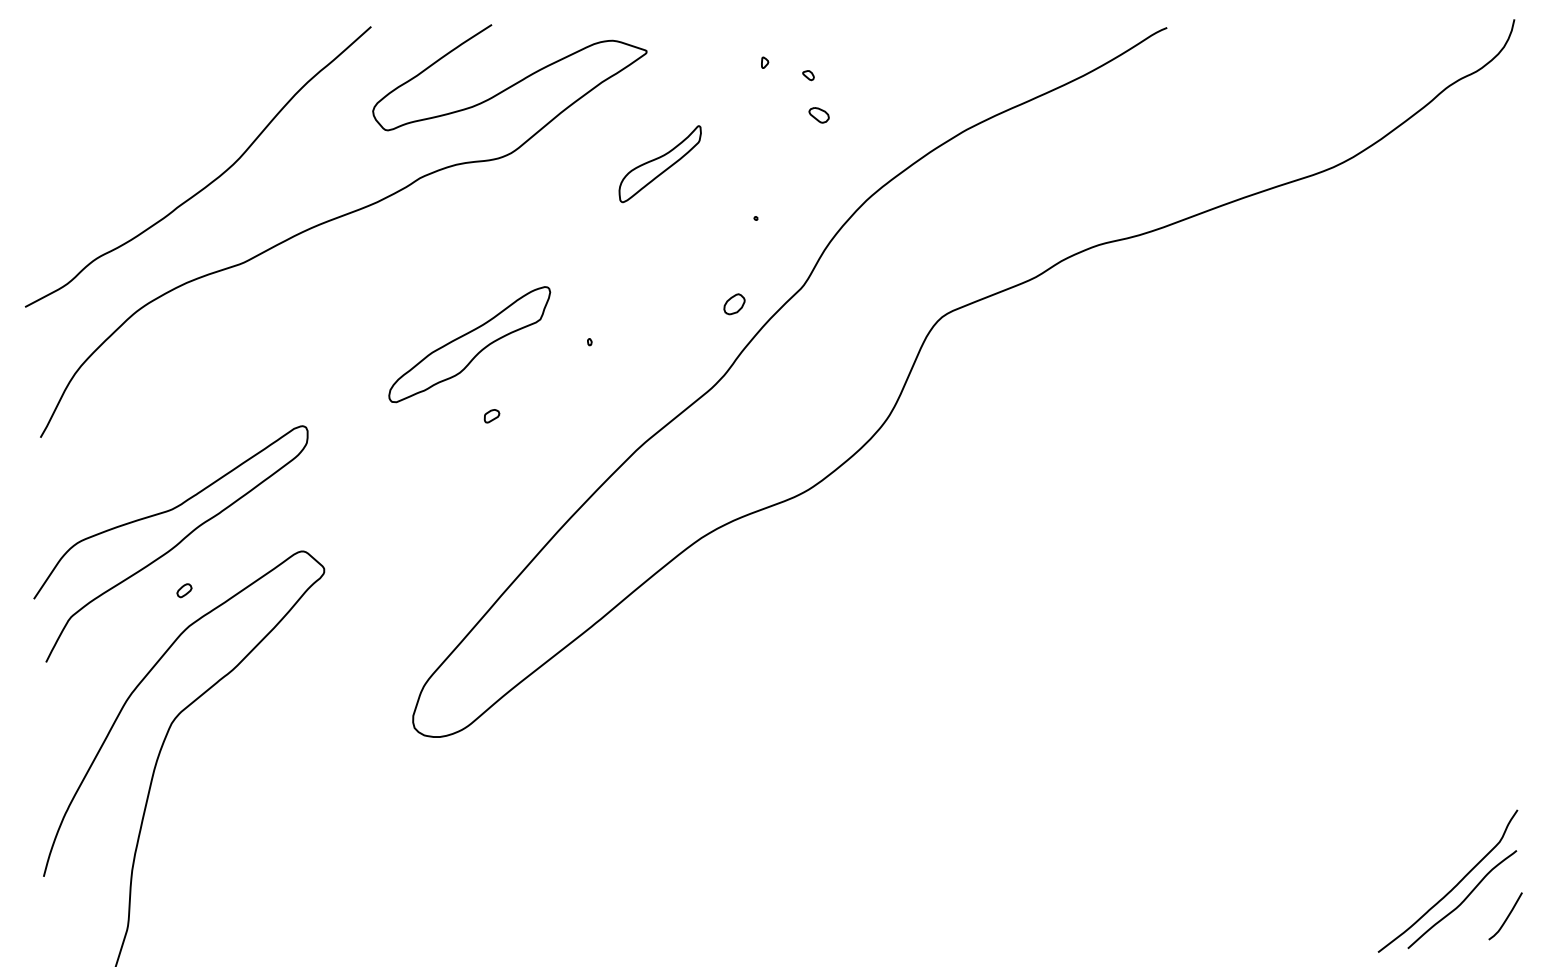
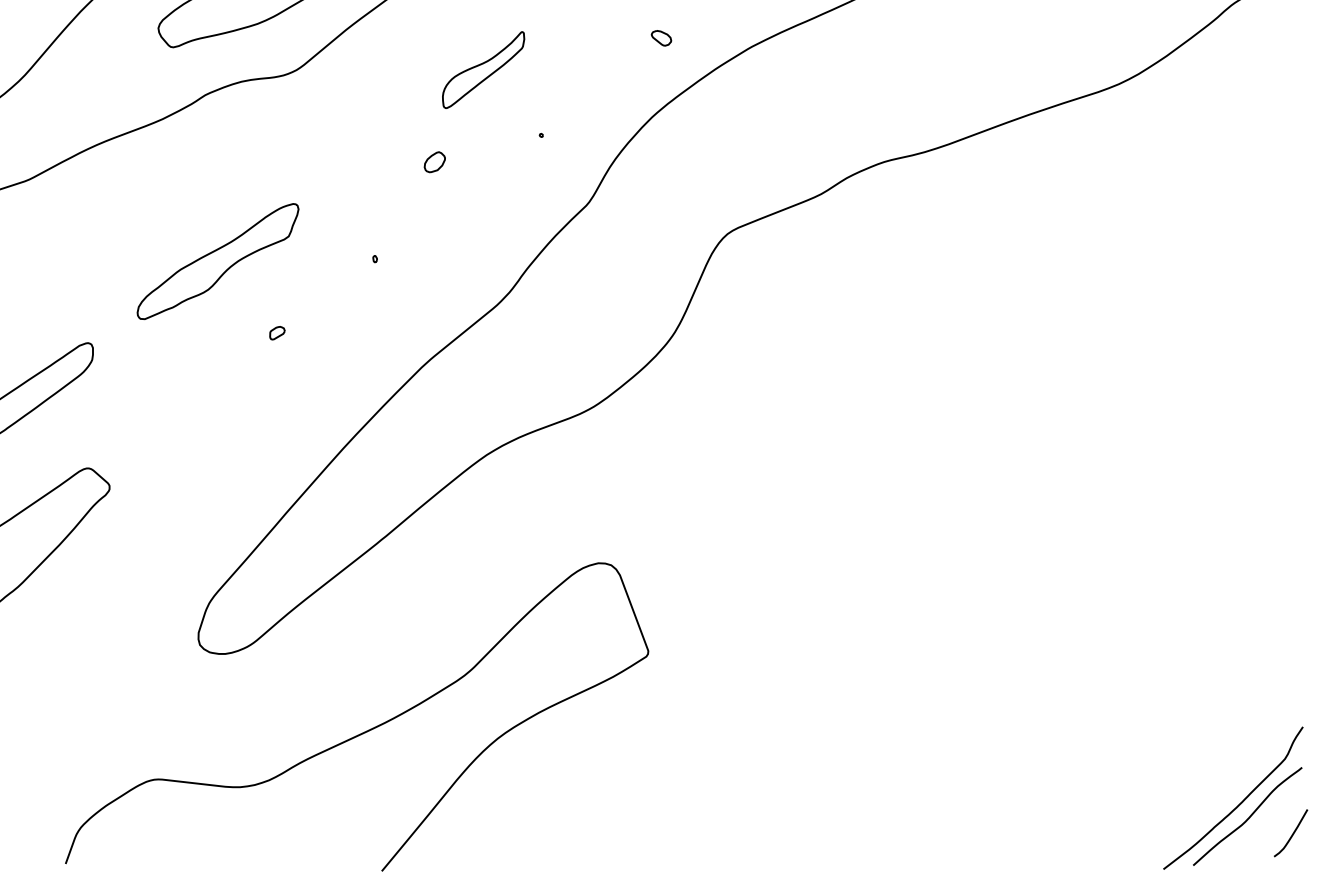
part: (818, 115) -> (660, 38), moved
part: (659, 164) -> (482, 70), moved
part: (734, 304) -> (434, 162), moved
part: (469, 344) -> (217, 261), moved
curve: (576, 815) -> (361, 732), added

